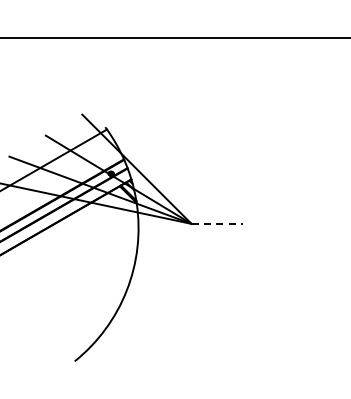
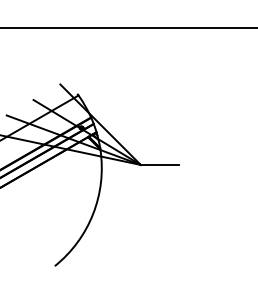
line: (217, 223) -> (159, 164), dashed -> solid

